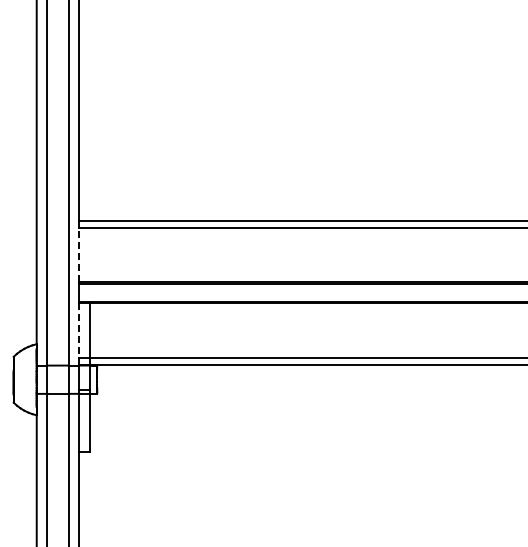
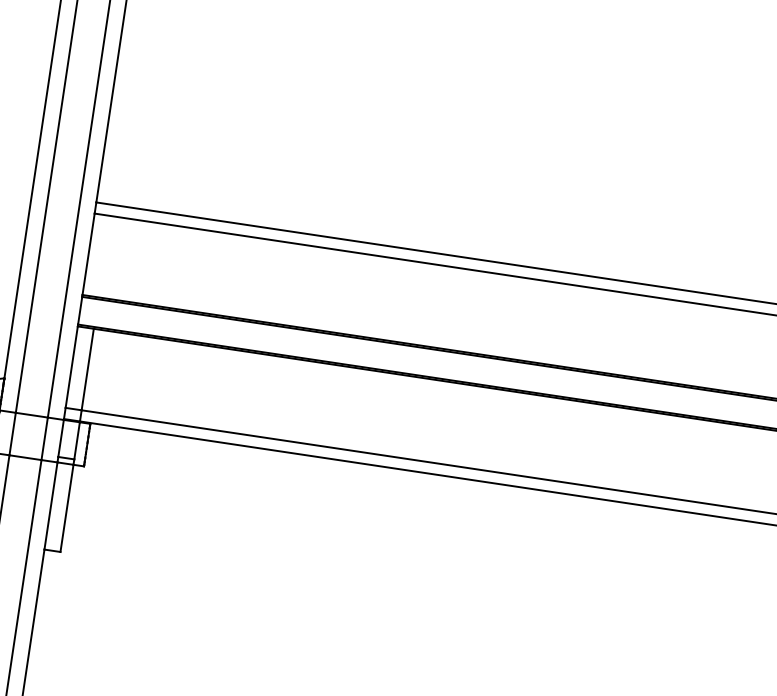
line: (79, 254) -> (88, 253), dashed -> solid
line: (79, 330) -> (71, 367), dashed -> solid

